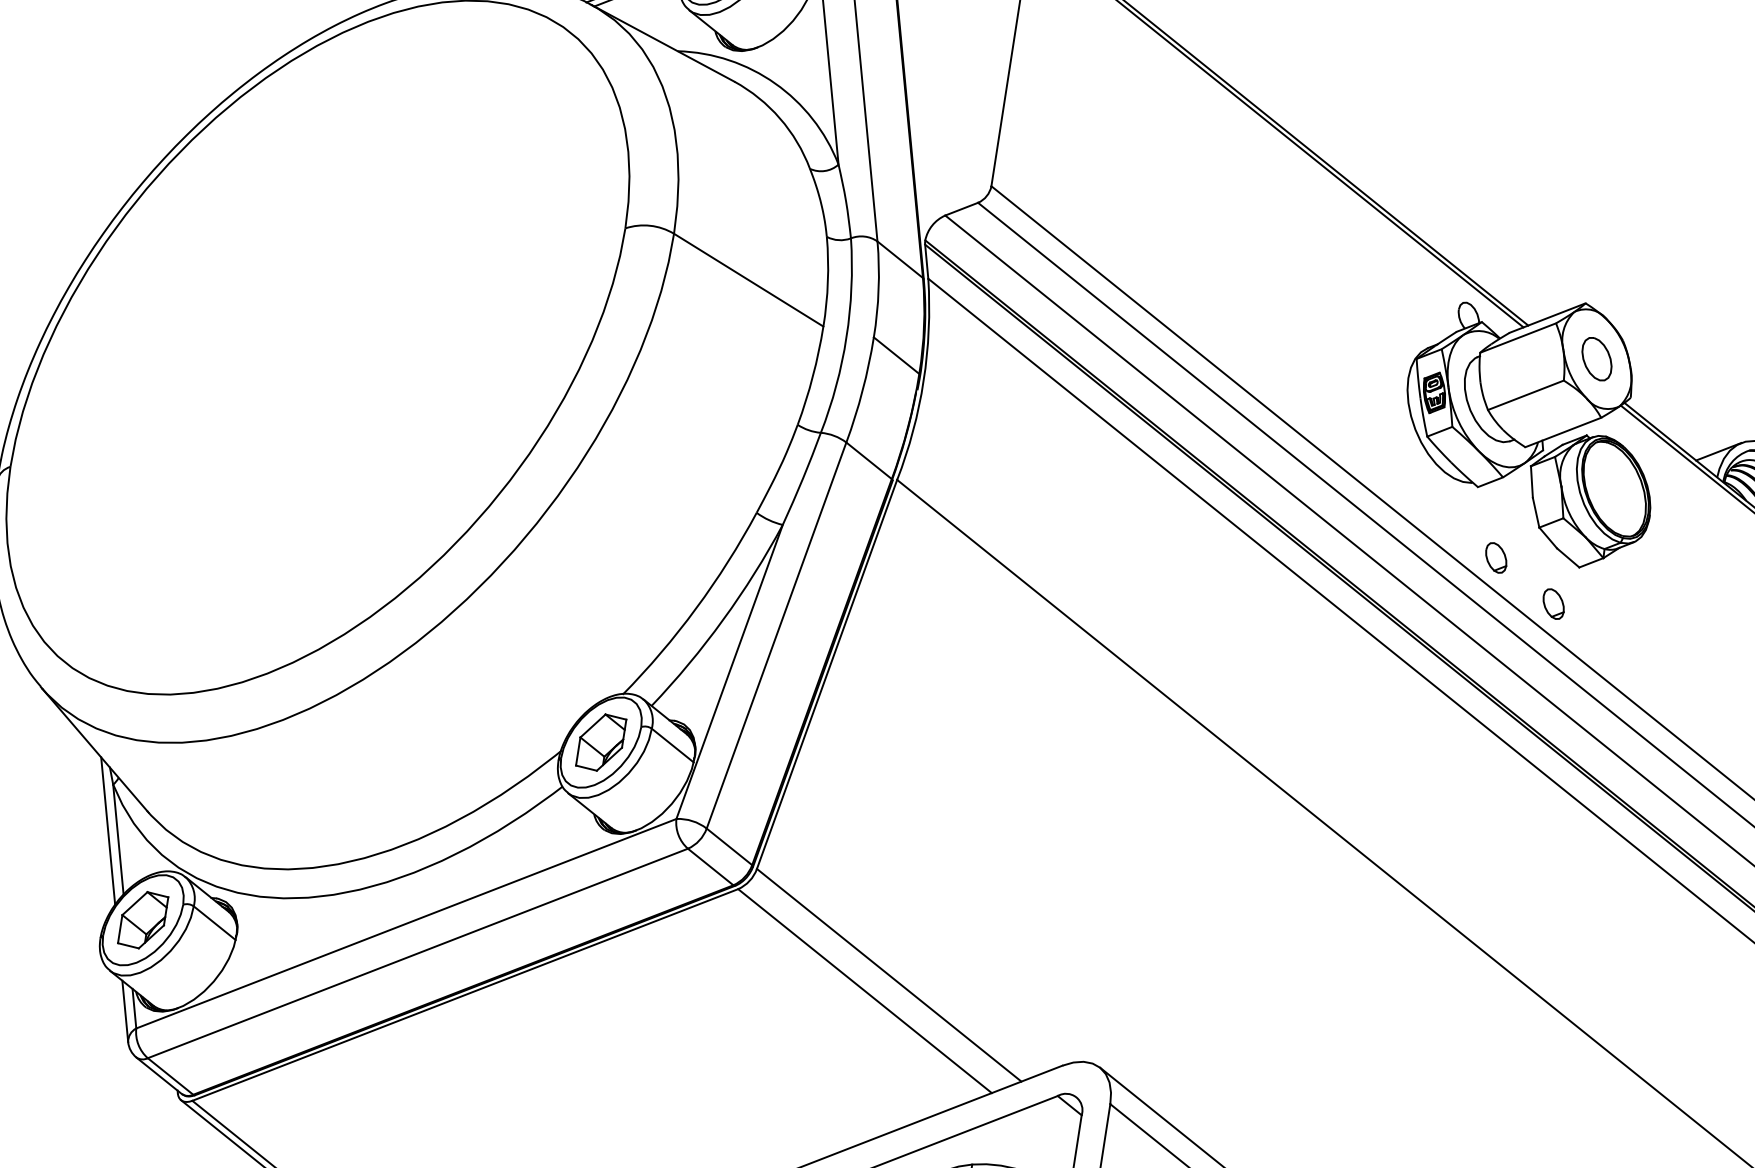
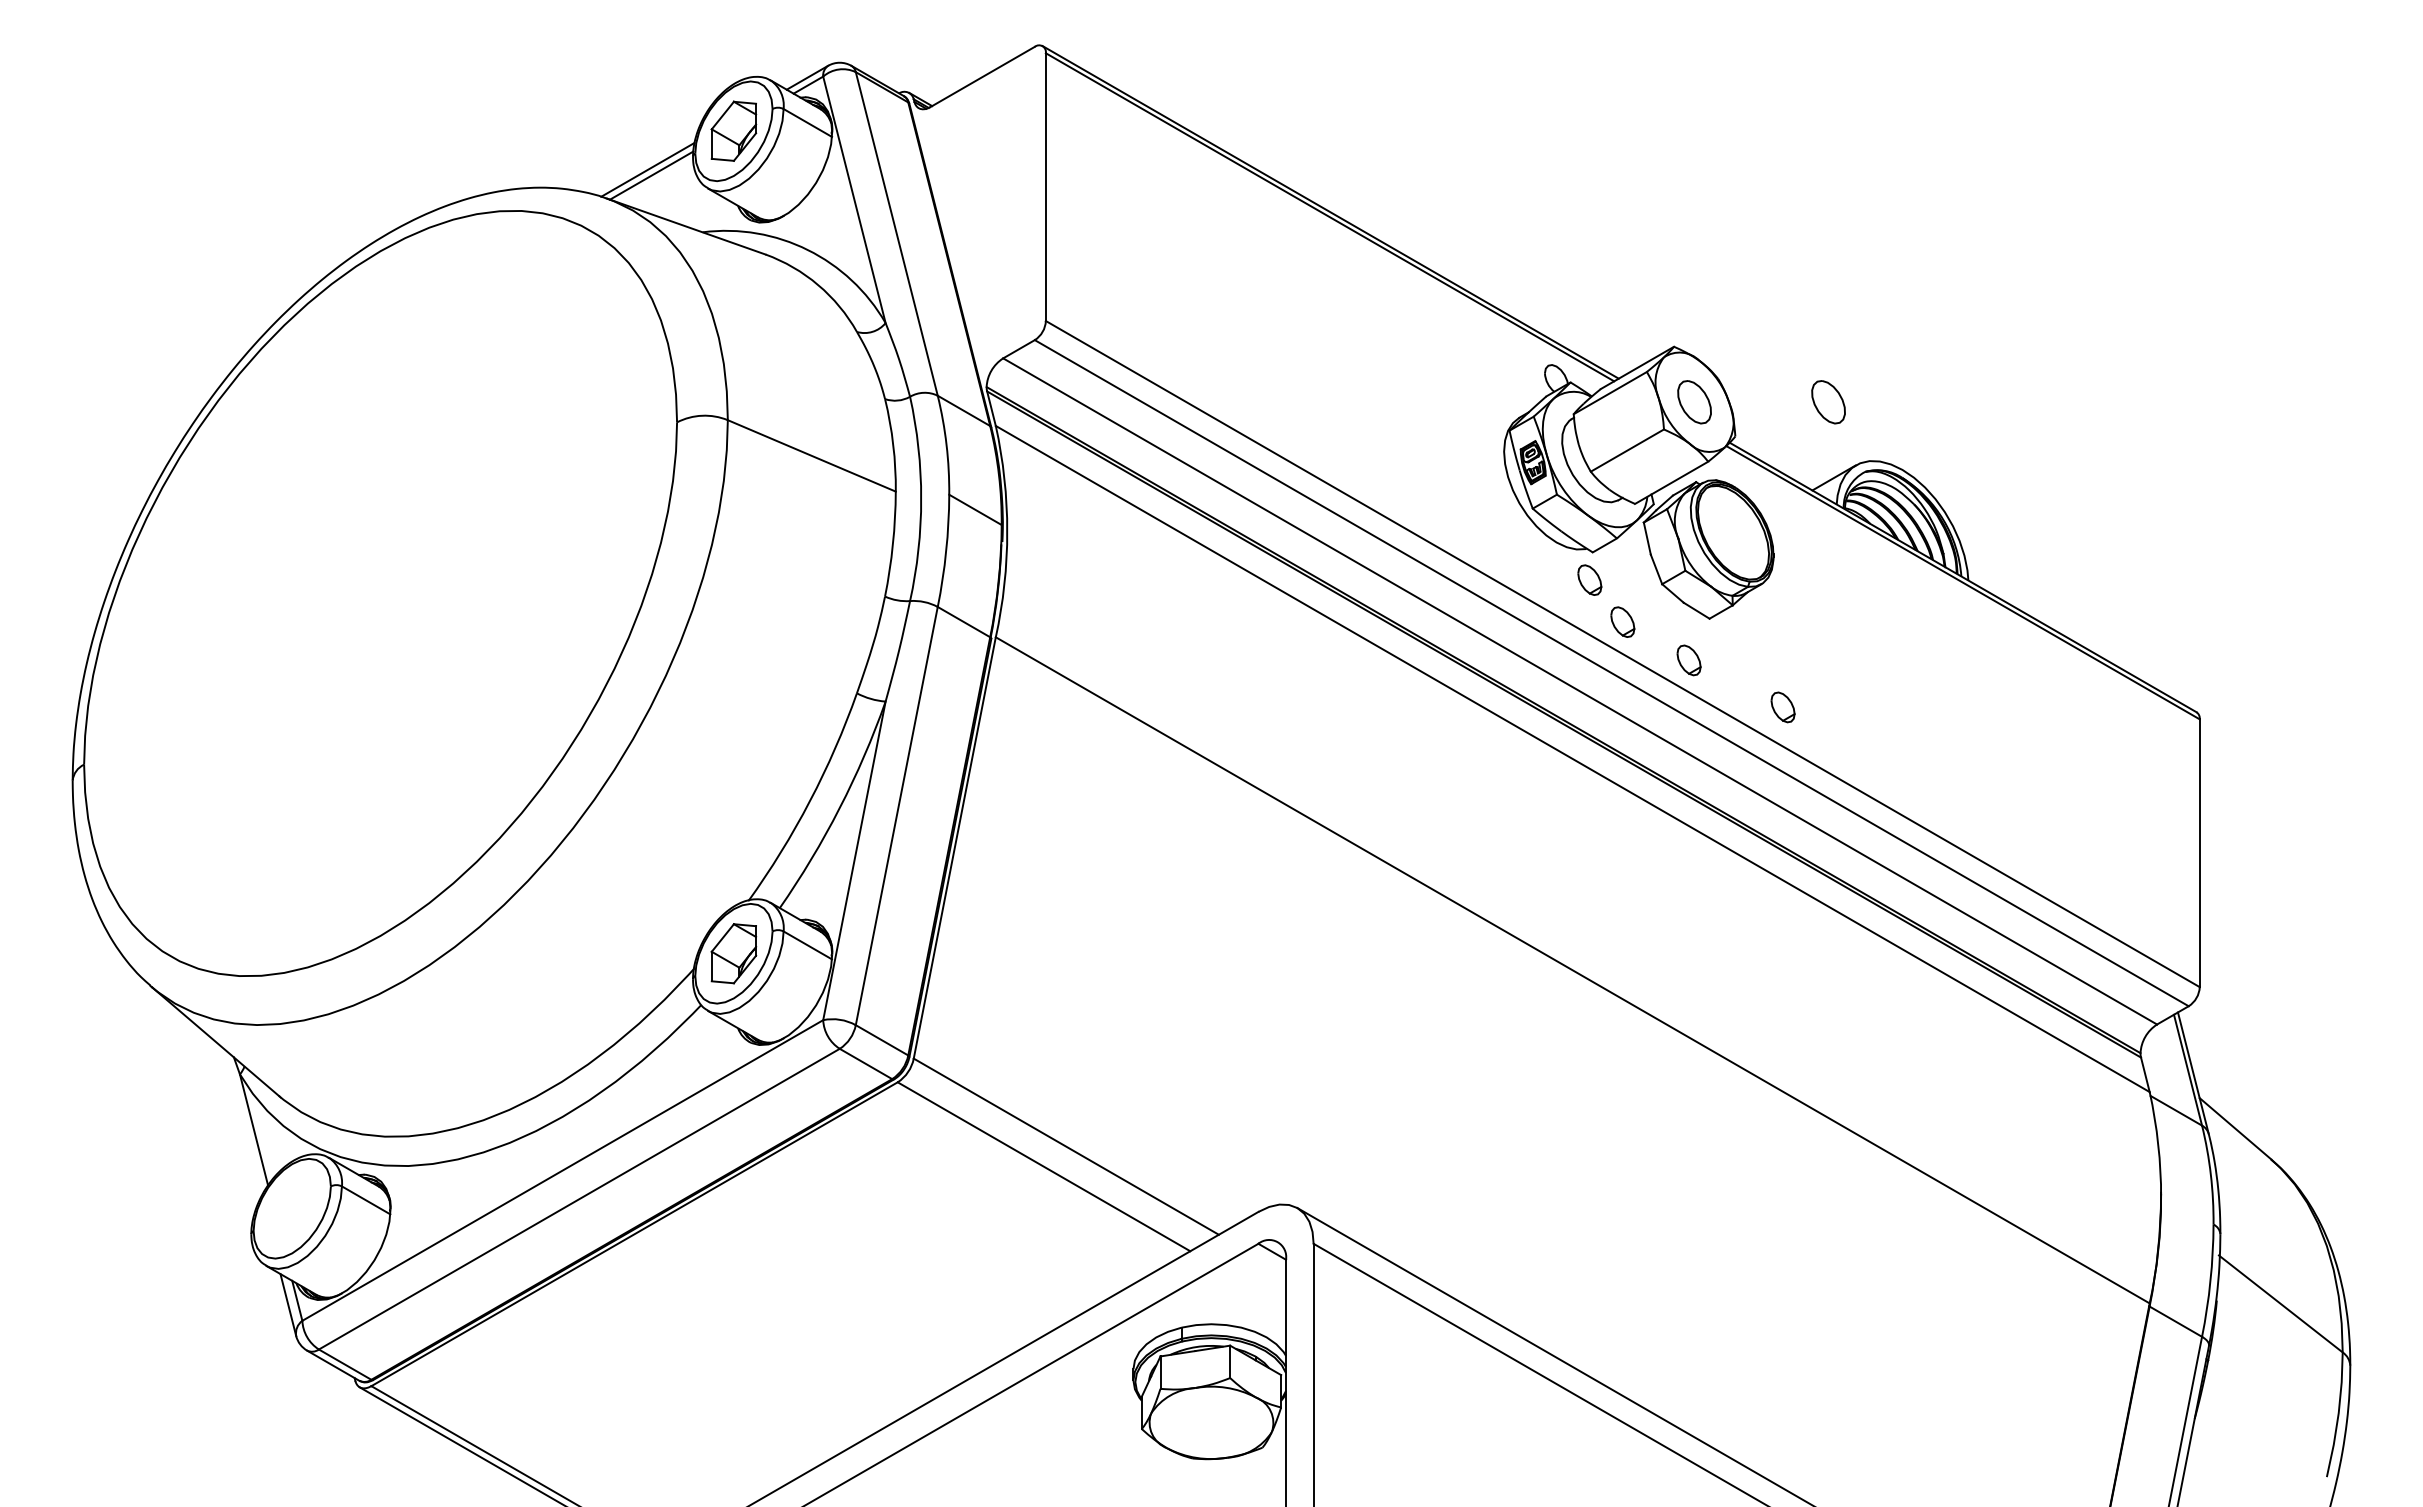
part: (1724, 379) -> (1828, 402), added
part: (1470, 512) -> (1589, 579), added
part: (1635, 662) -> (1782, 707), added
line: (108, 830) -> (242, 1122), removed
part: (143, 920) -> (292, 1208), removed

